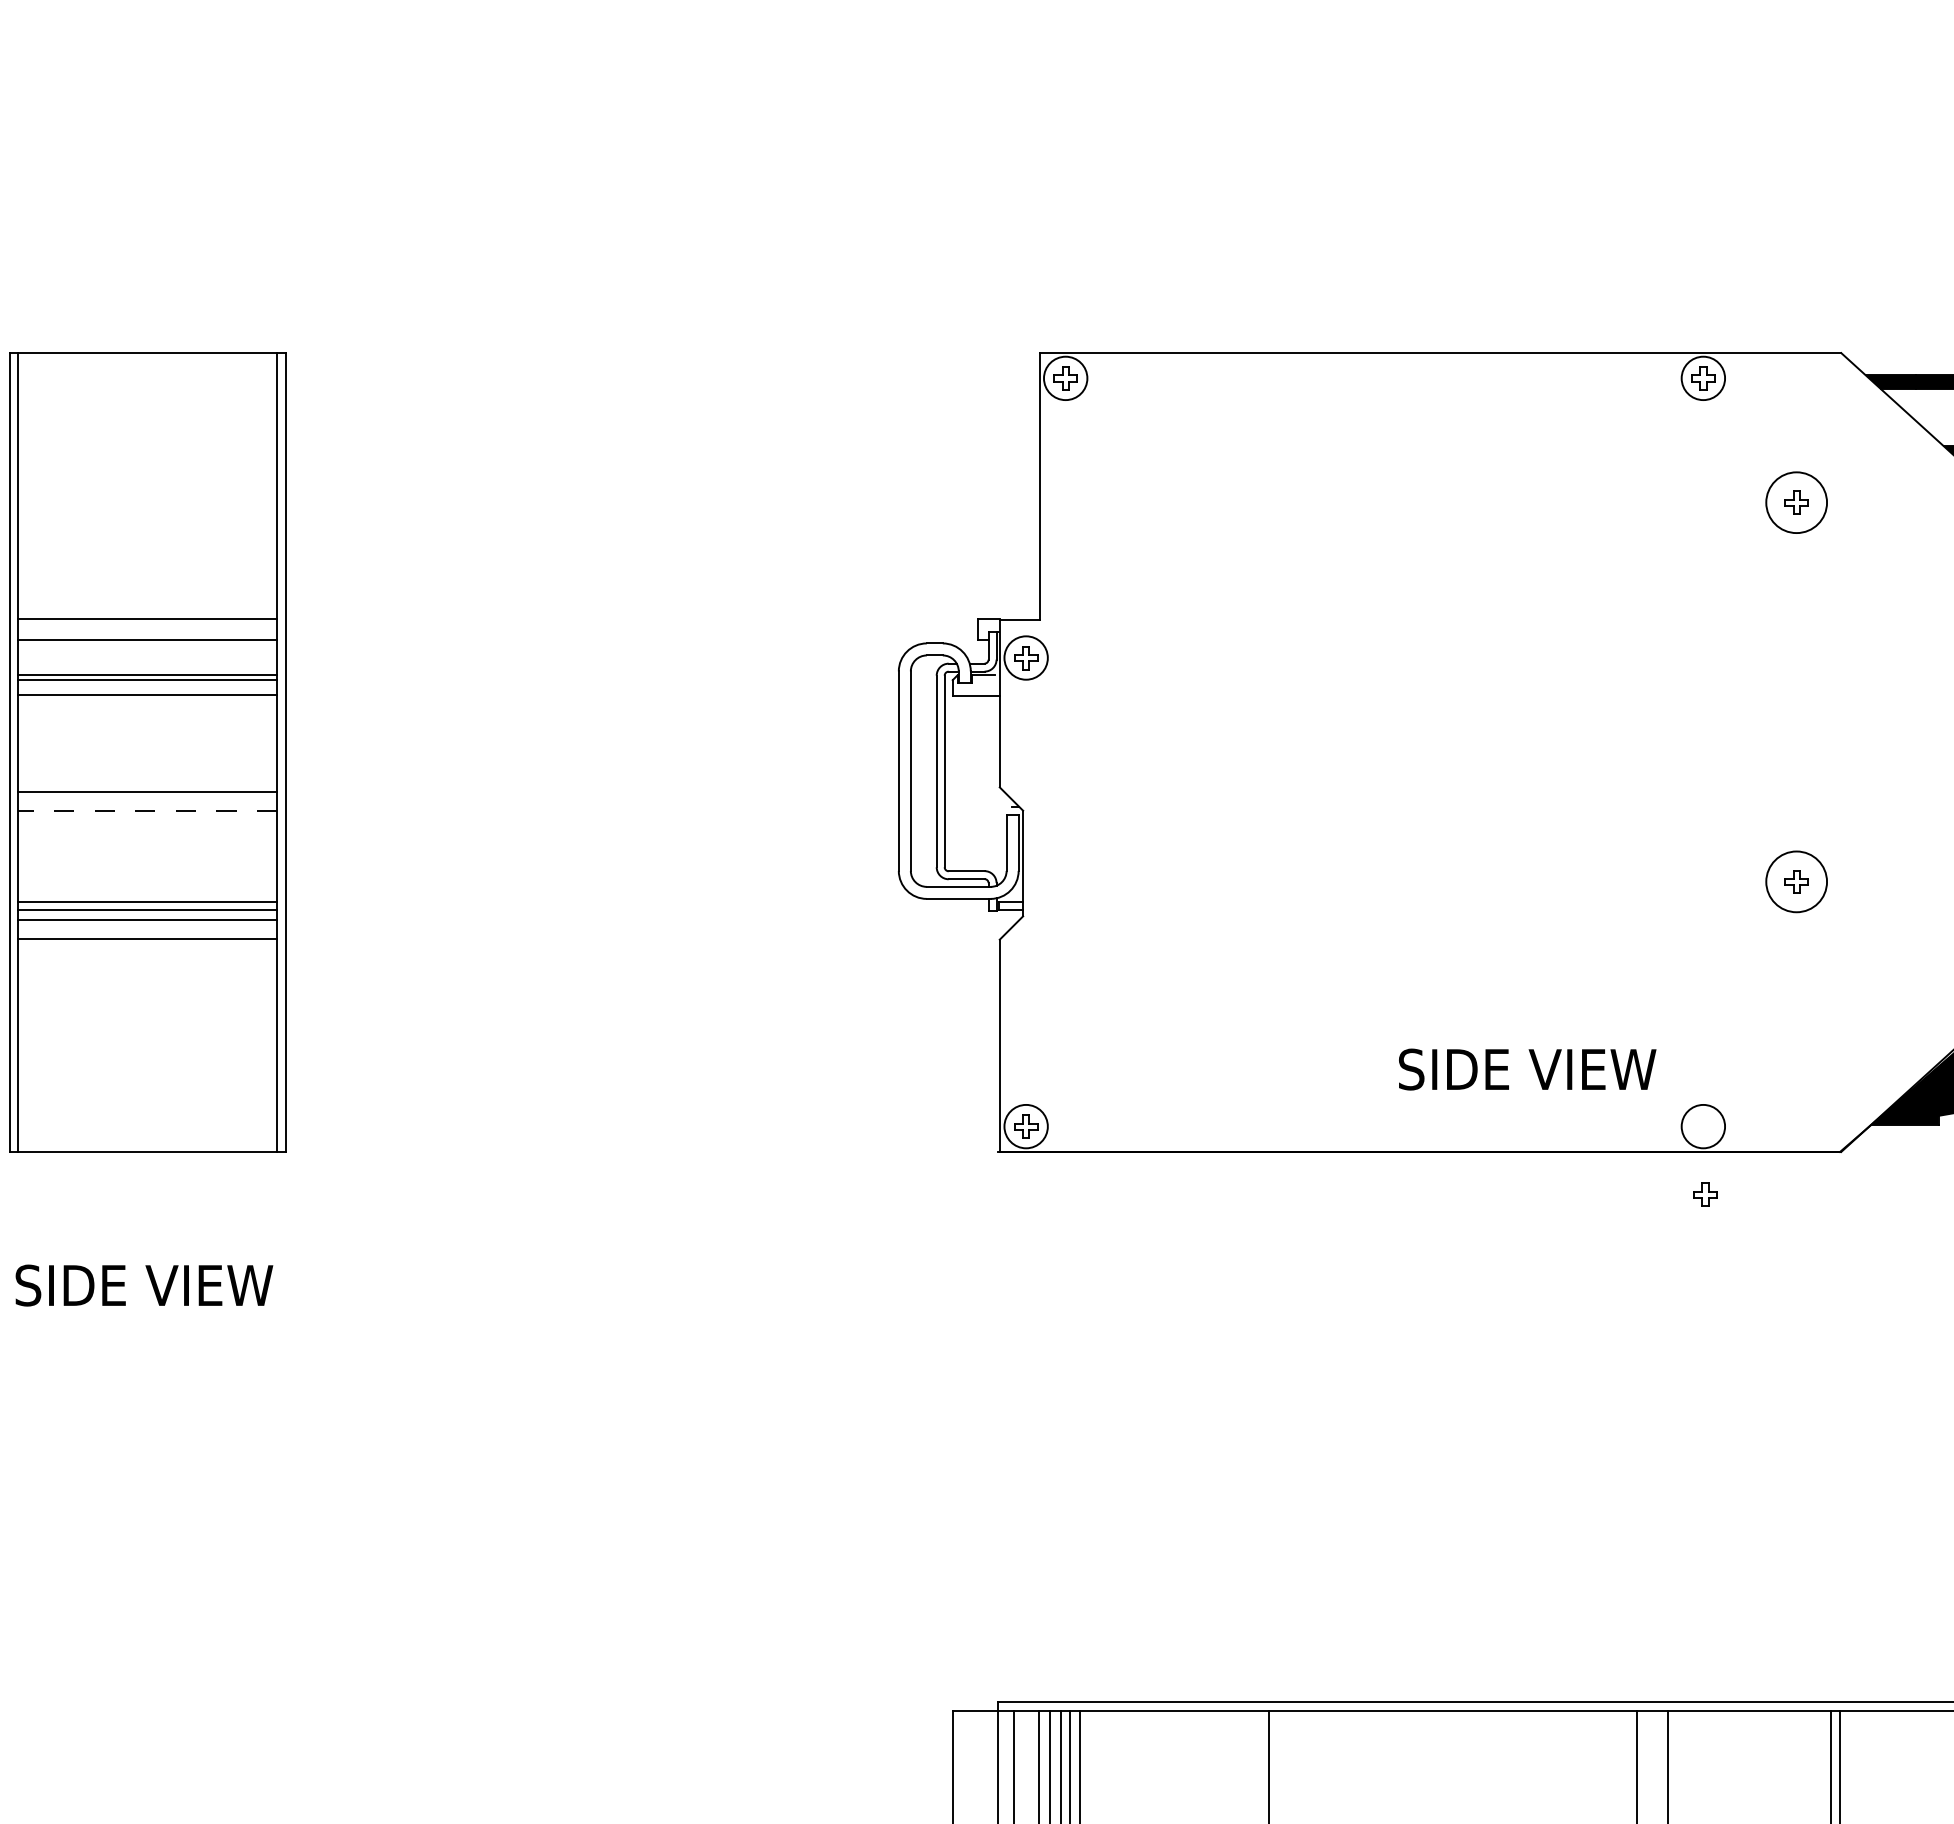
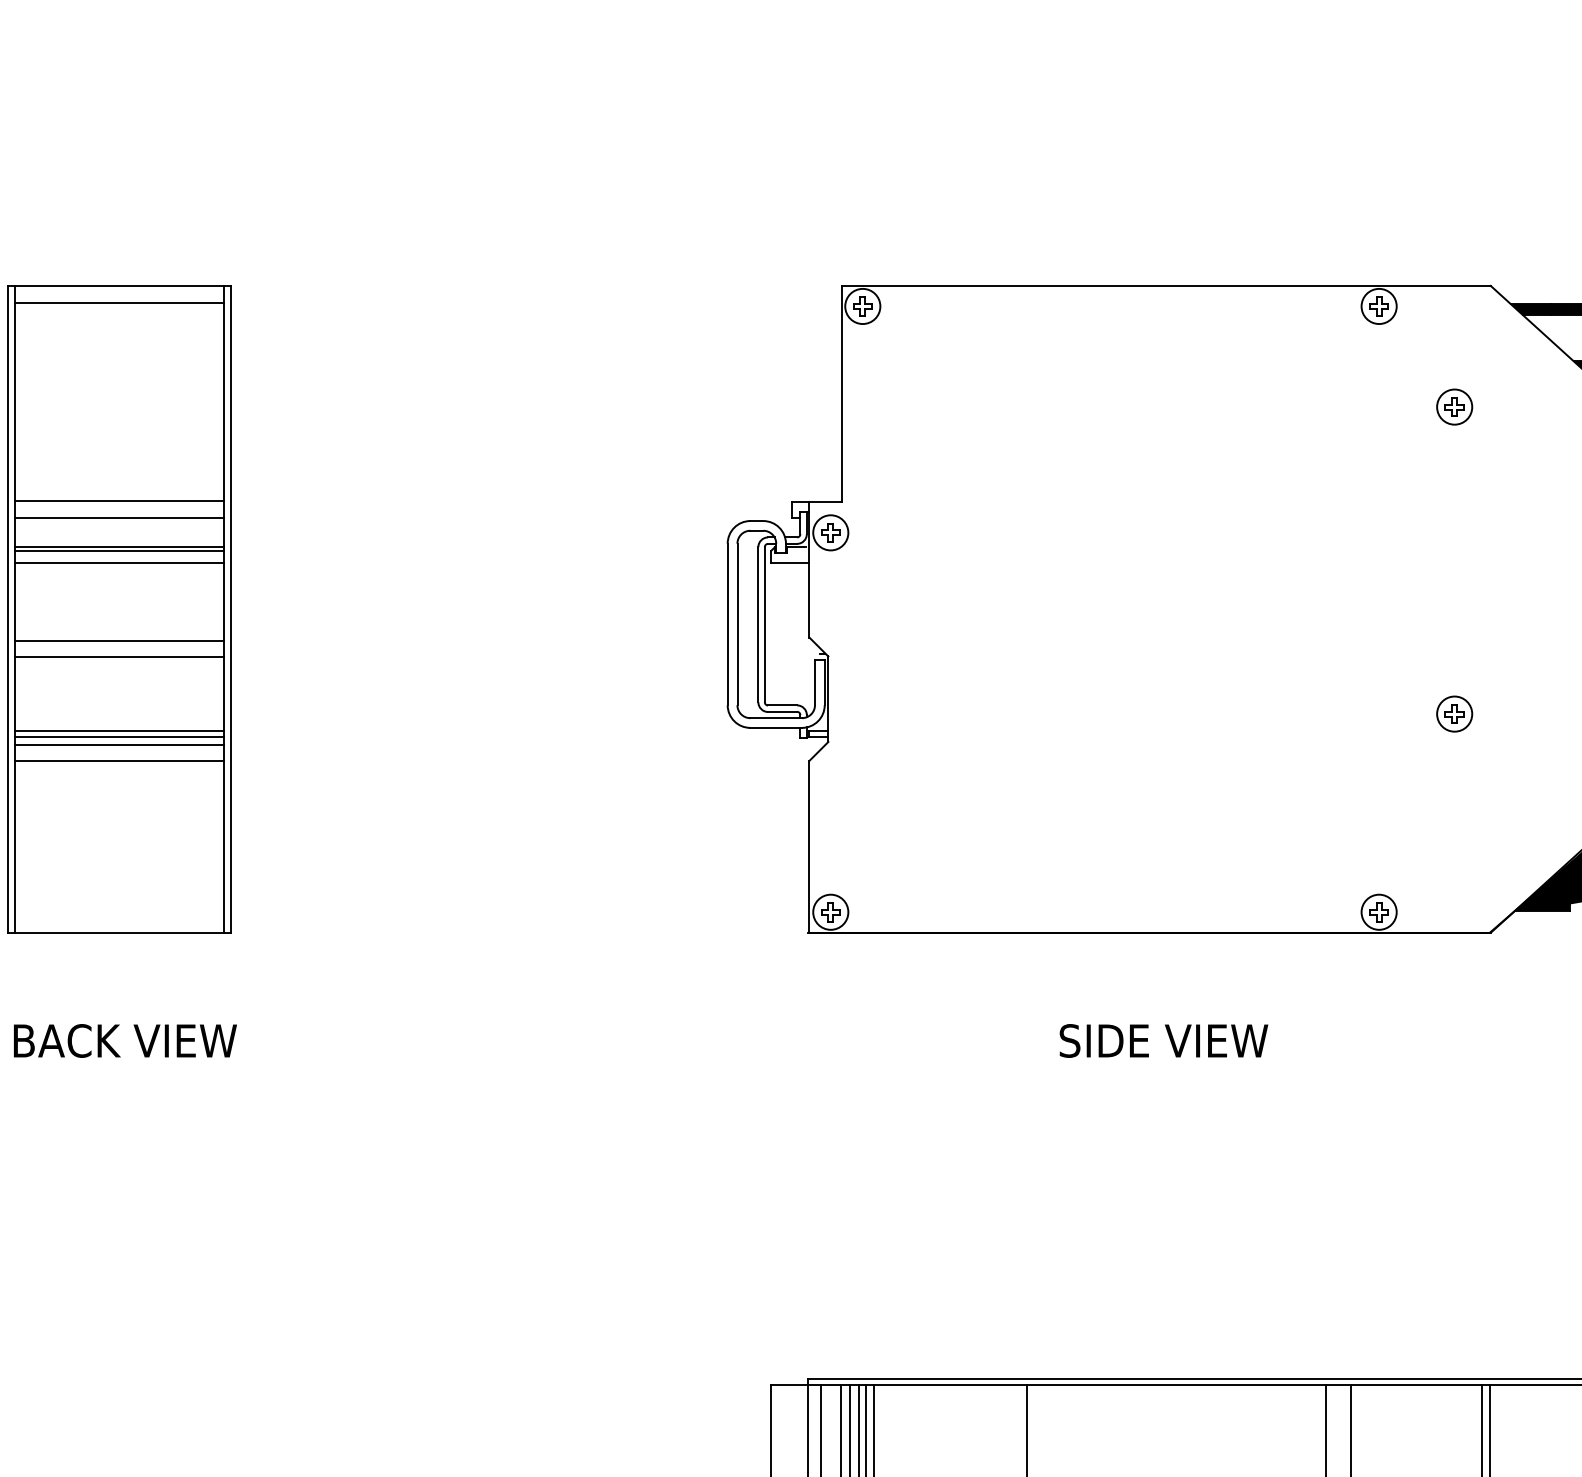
line: (147, 374) -> (119, 303), added
circle: (1796, 502) -> (1454, 406), size x0.71
line: (147, 810) -> (119, 656), dashed -> solid
circle: (1796, 881) -> (1454, 713), size x0.71
text: (1527, 1069) -> (1163, 1040), moved
part: (1705, 1194) -> (1379, 912), moved
text: (153, 1285) -> (124, 1040), SIDE VIEW -> BACK VIEW

